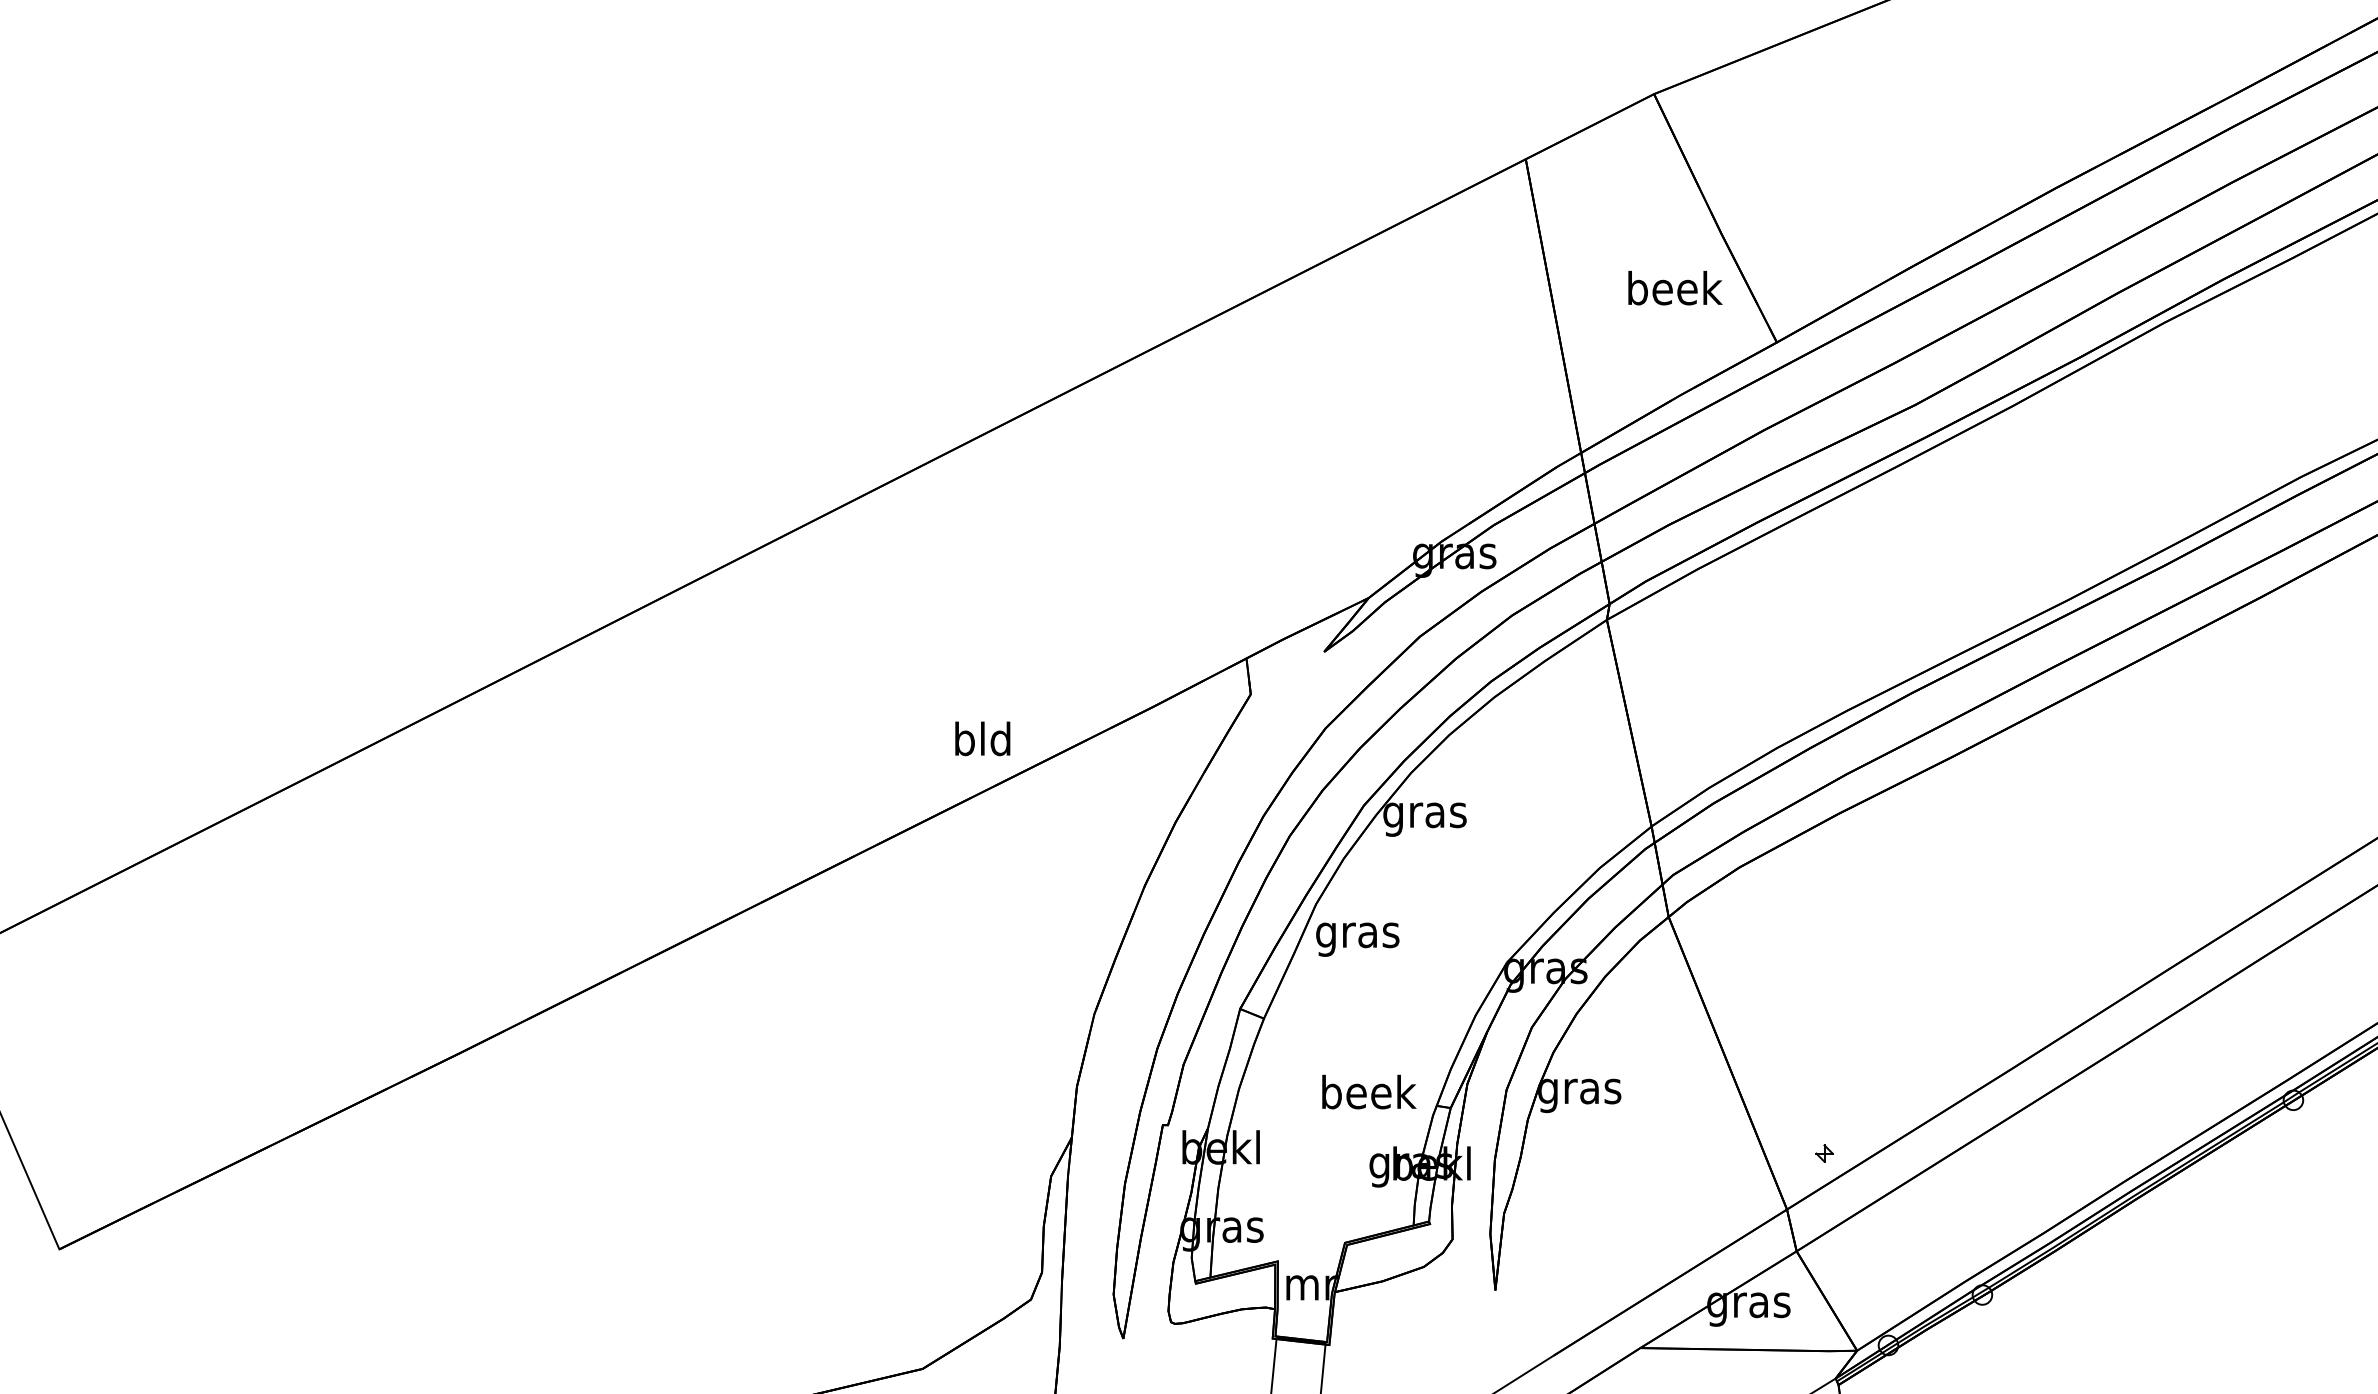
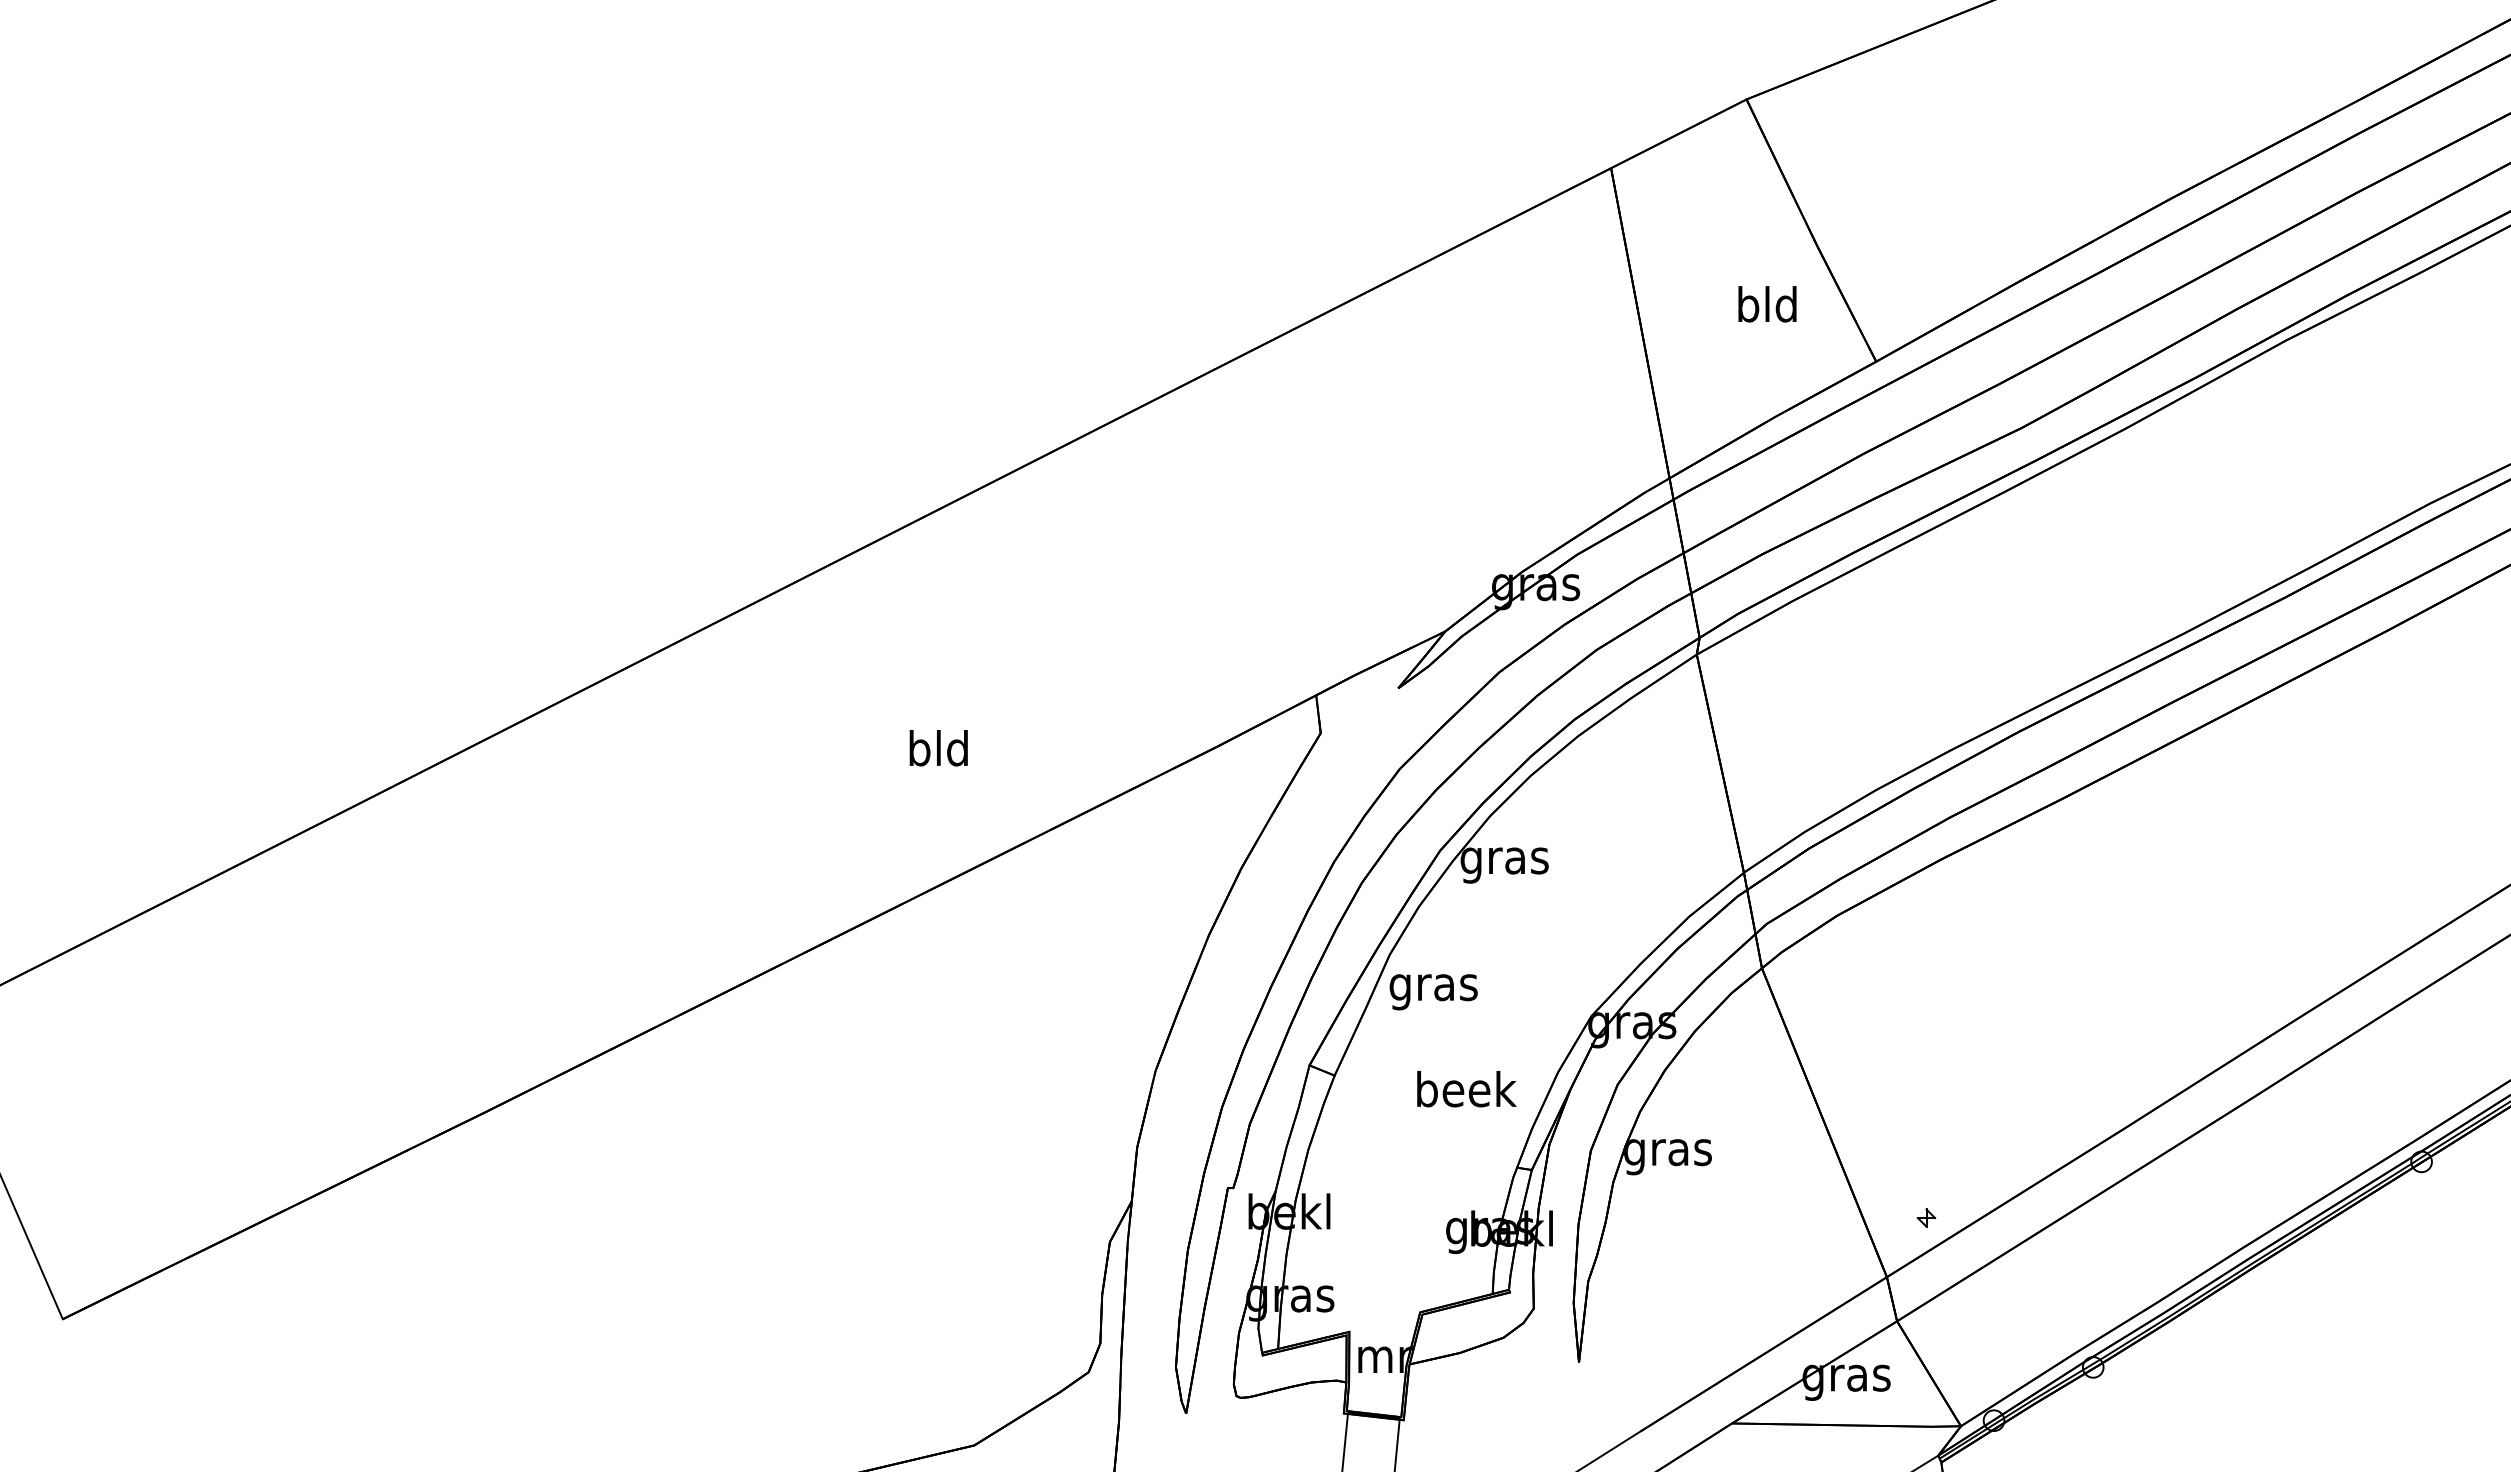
text: (1674, 288) -> (1768, 304), beek -> bld
text: (982, 739) -> (938, 748), moved
text: (1368, 1092) -> (1466, 1089), moved

